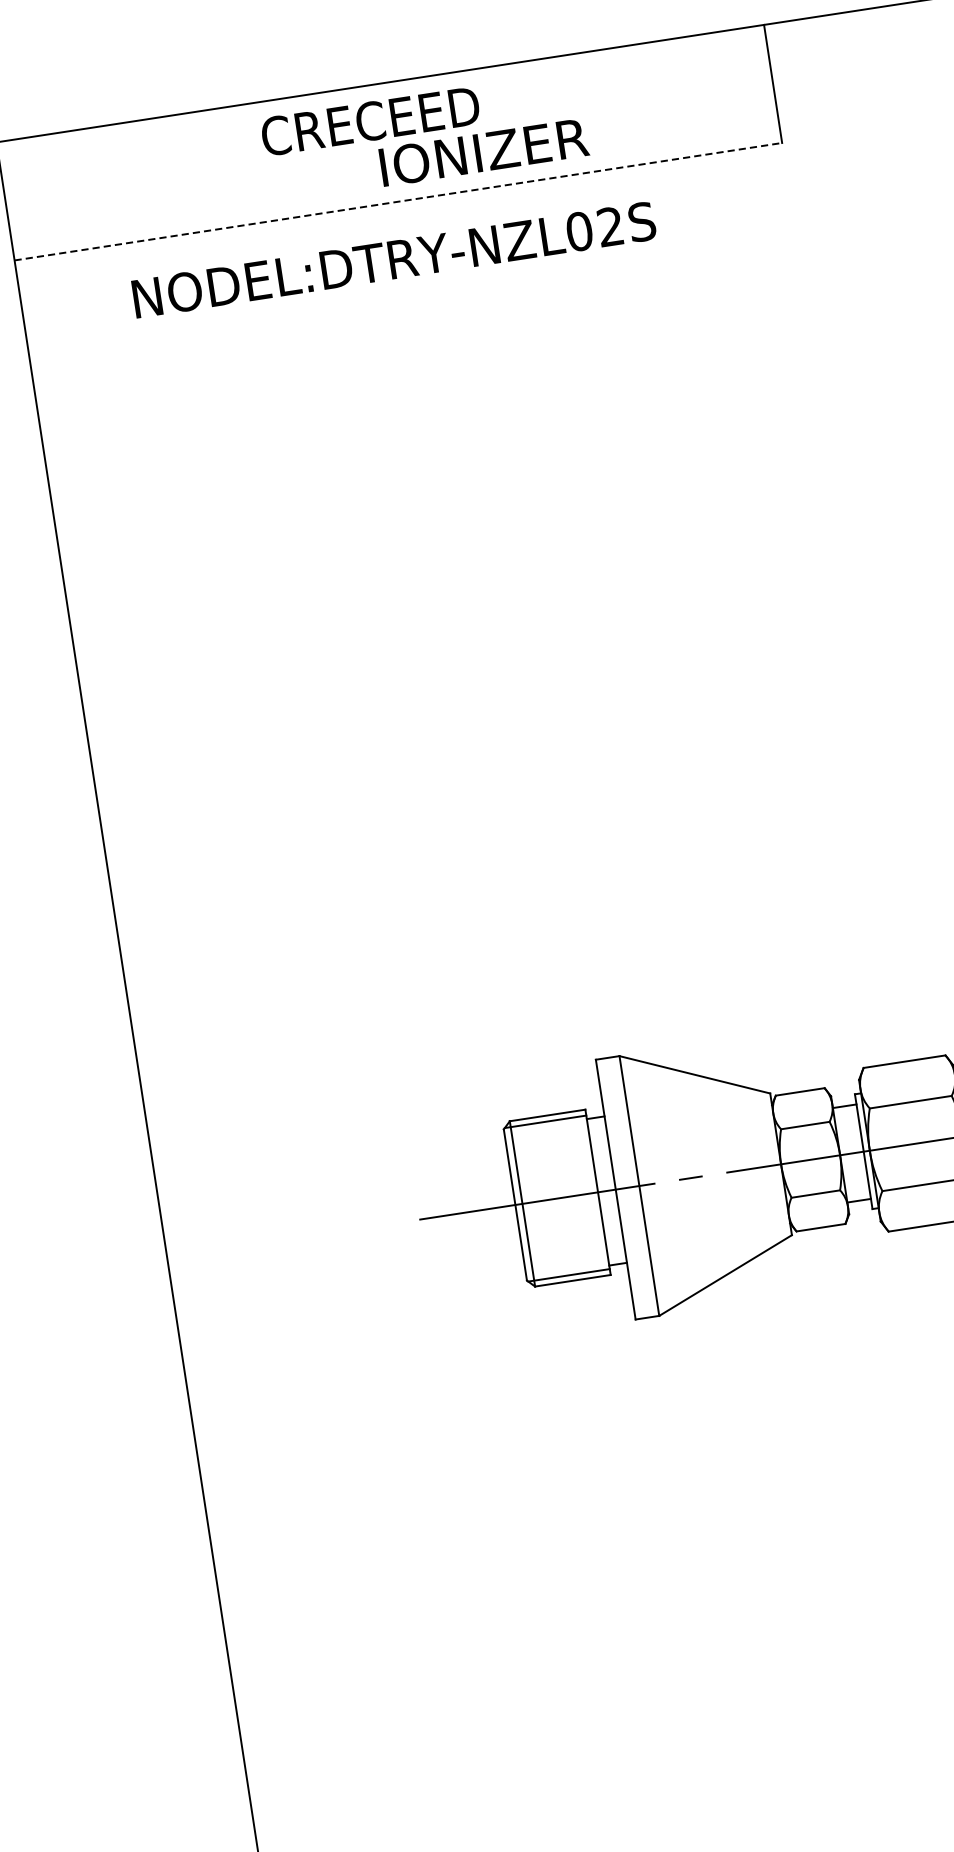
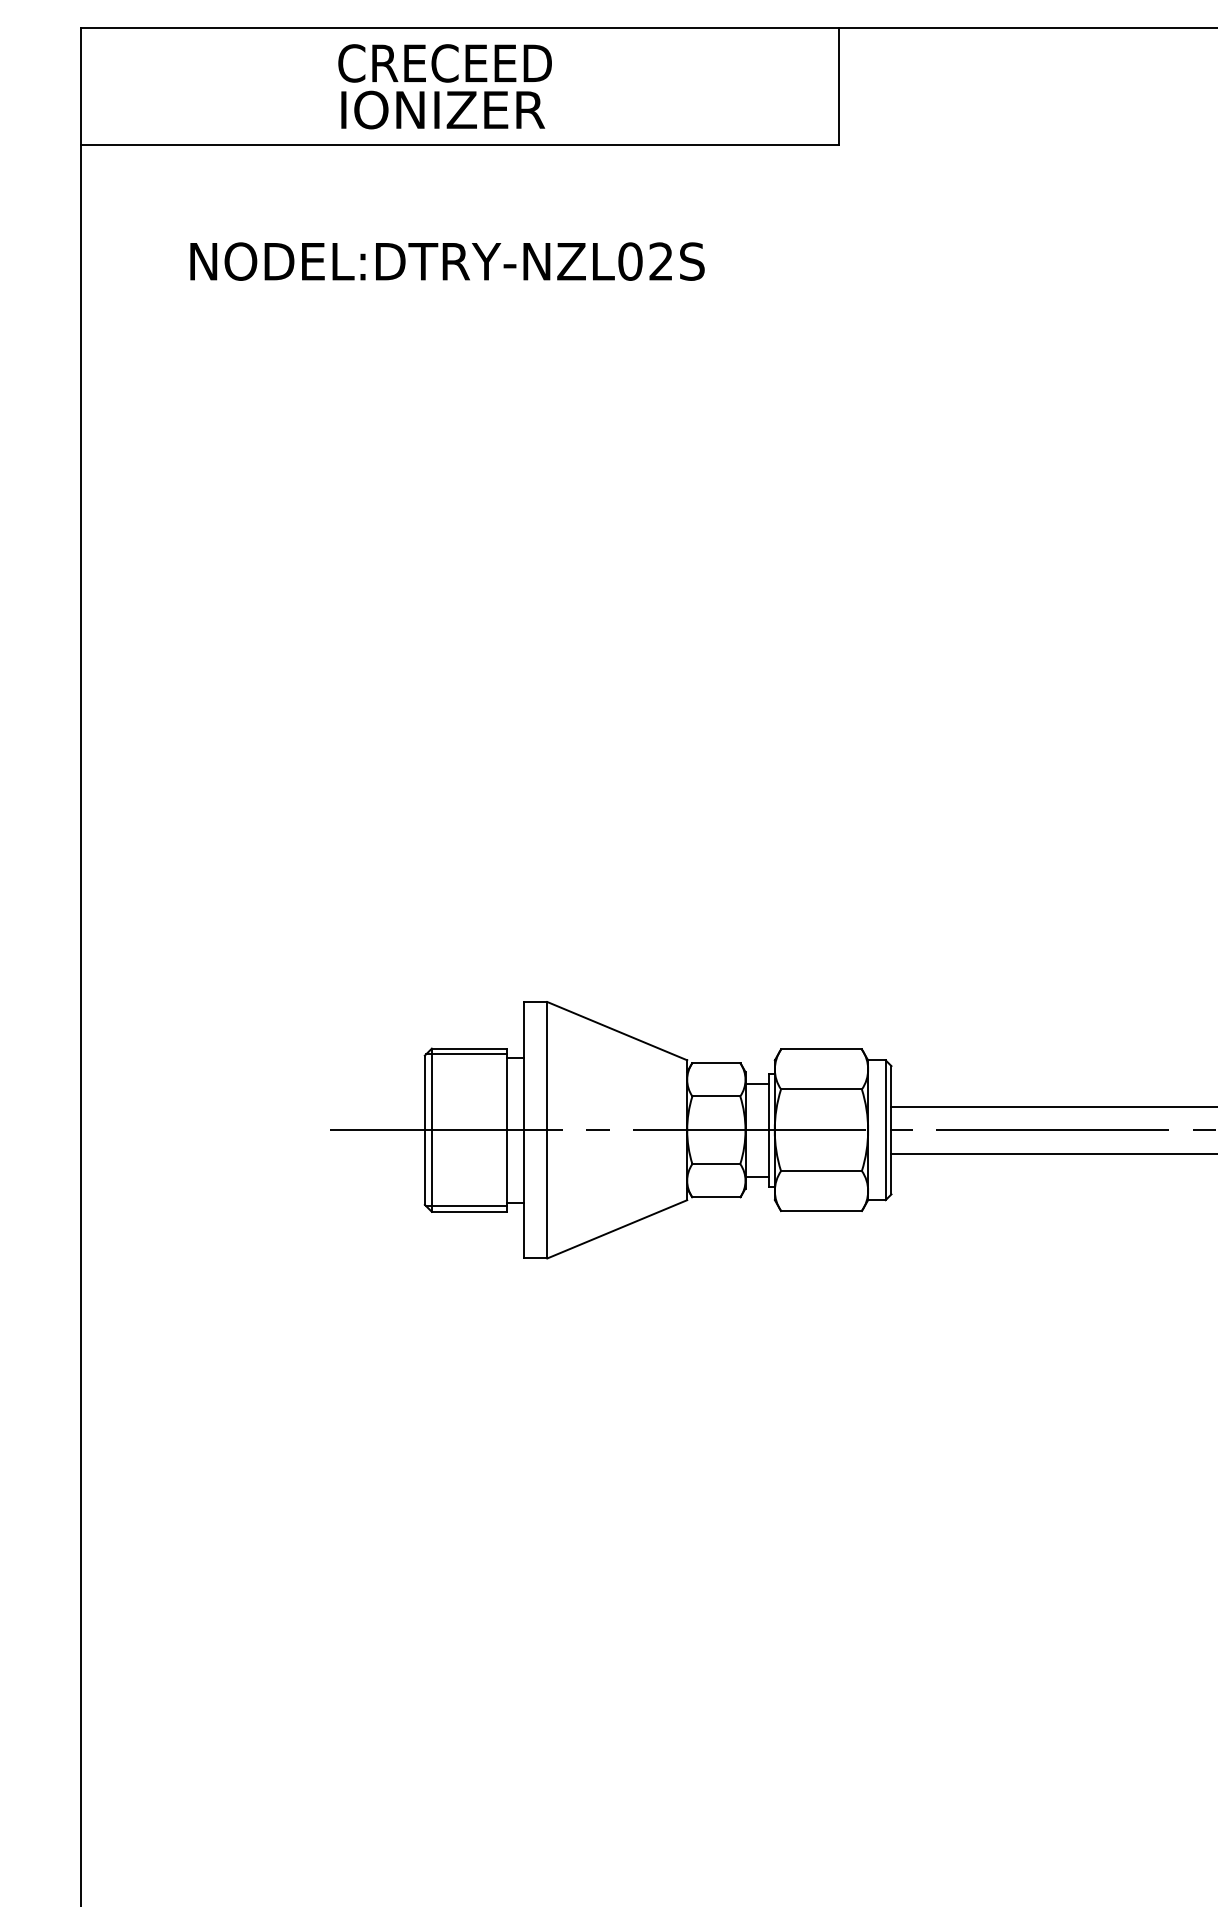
text: (484, 151) -> (443, 109), moved
line: (398, 202) -> (460, 145), dashed -> solid
text: (394, 259) -> (447, 261), moved

